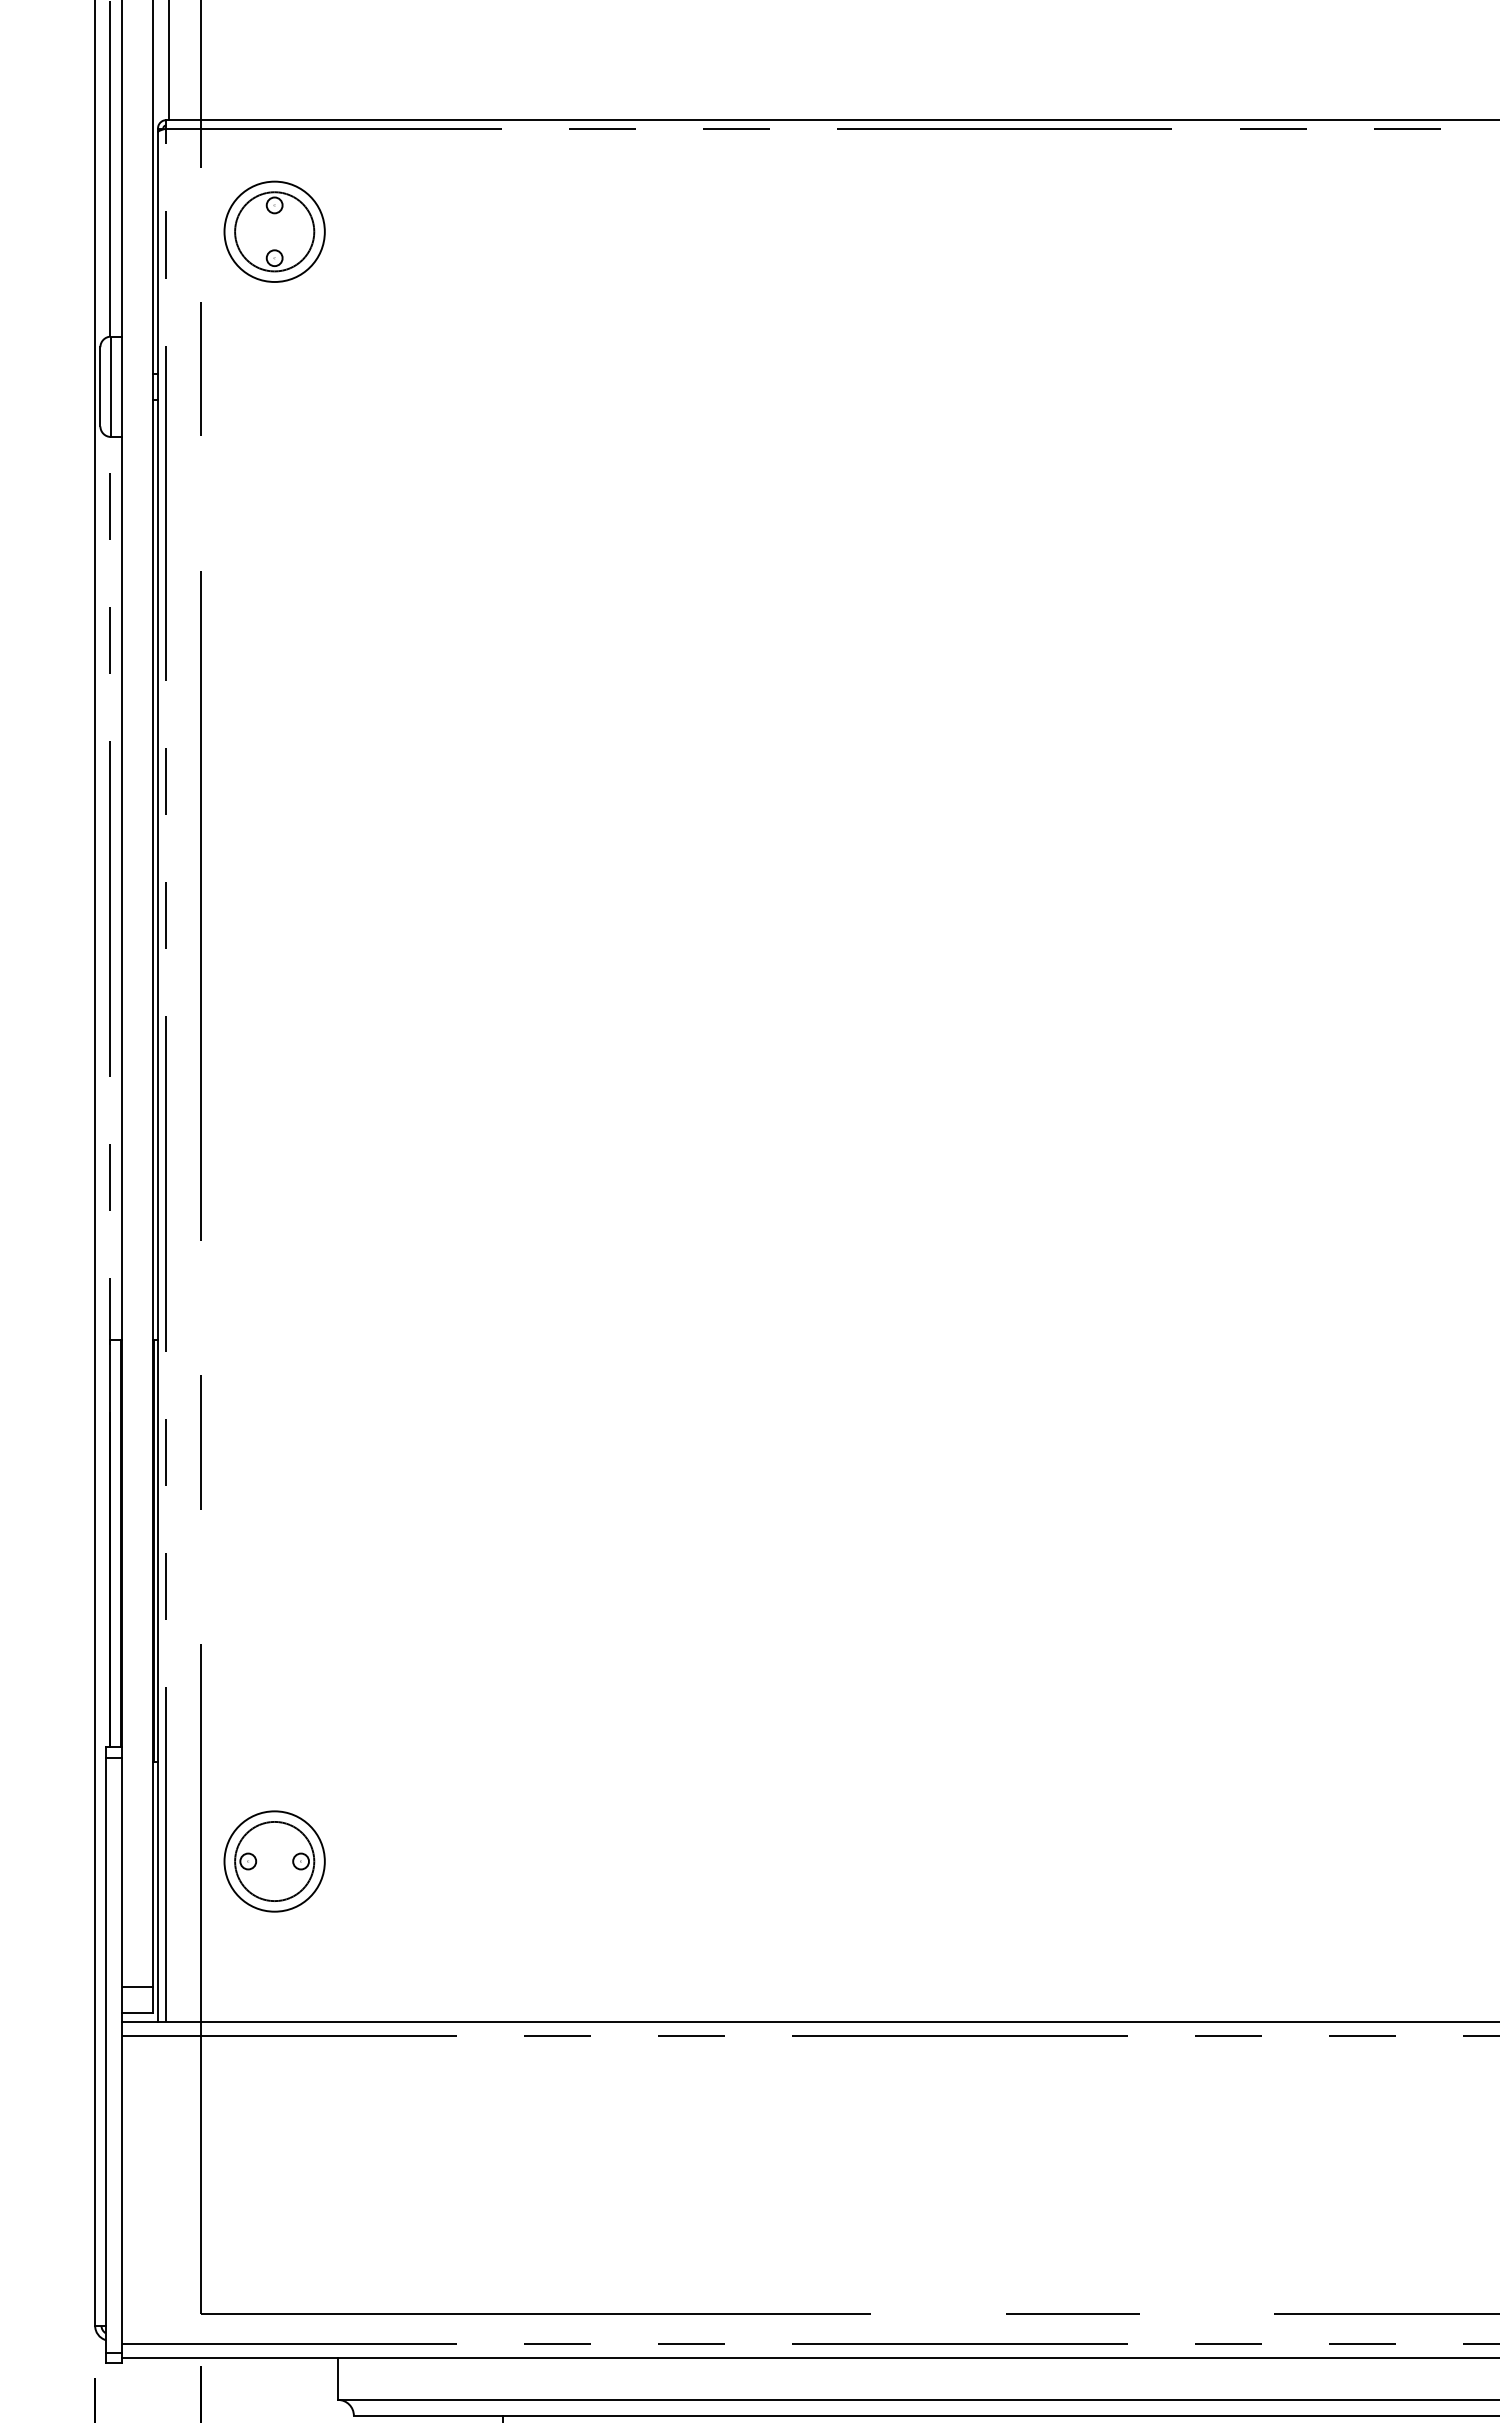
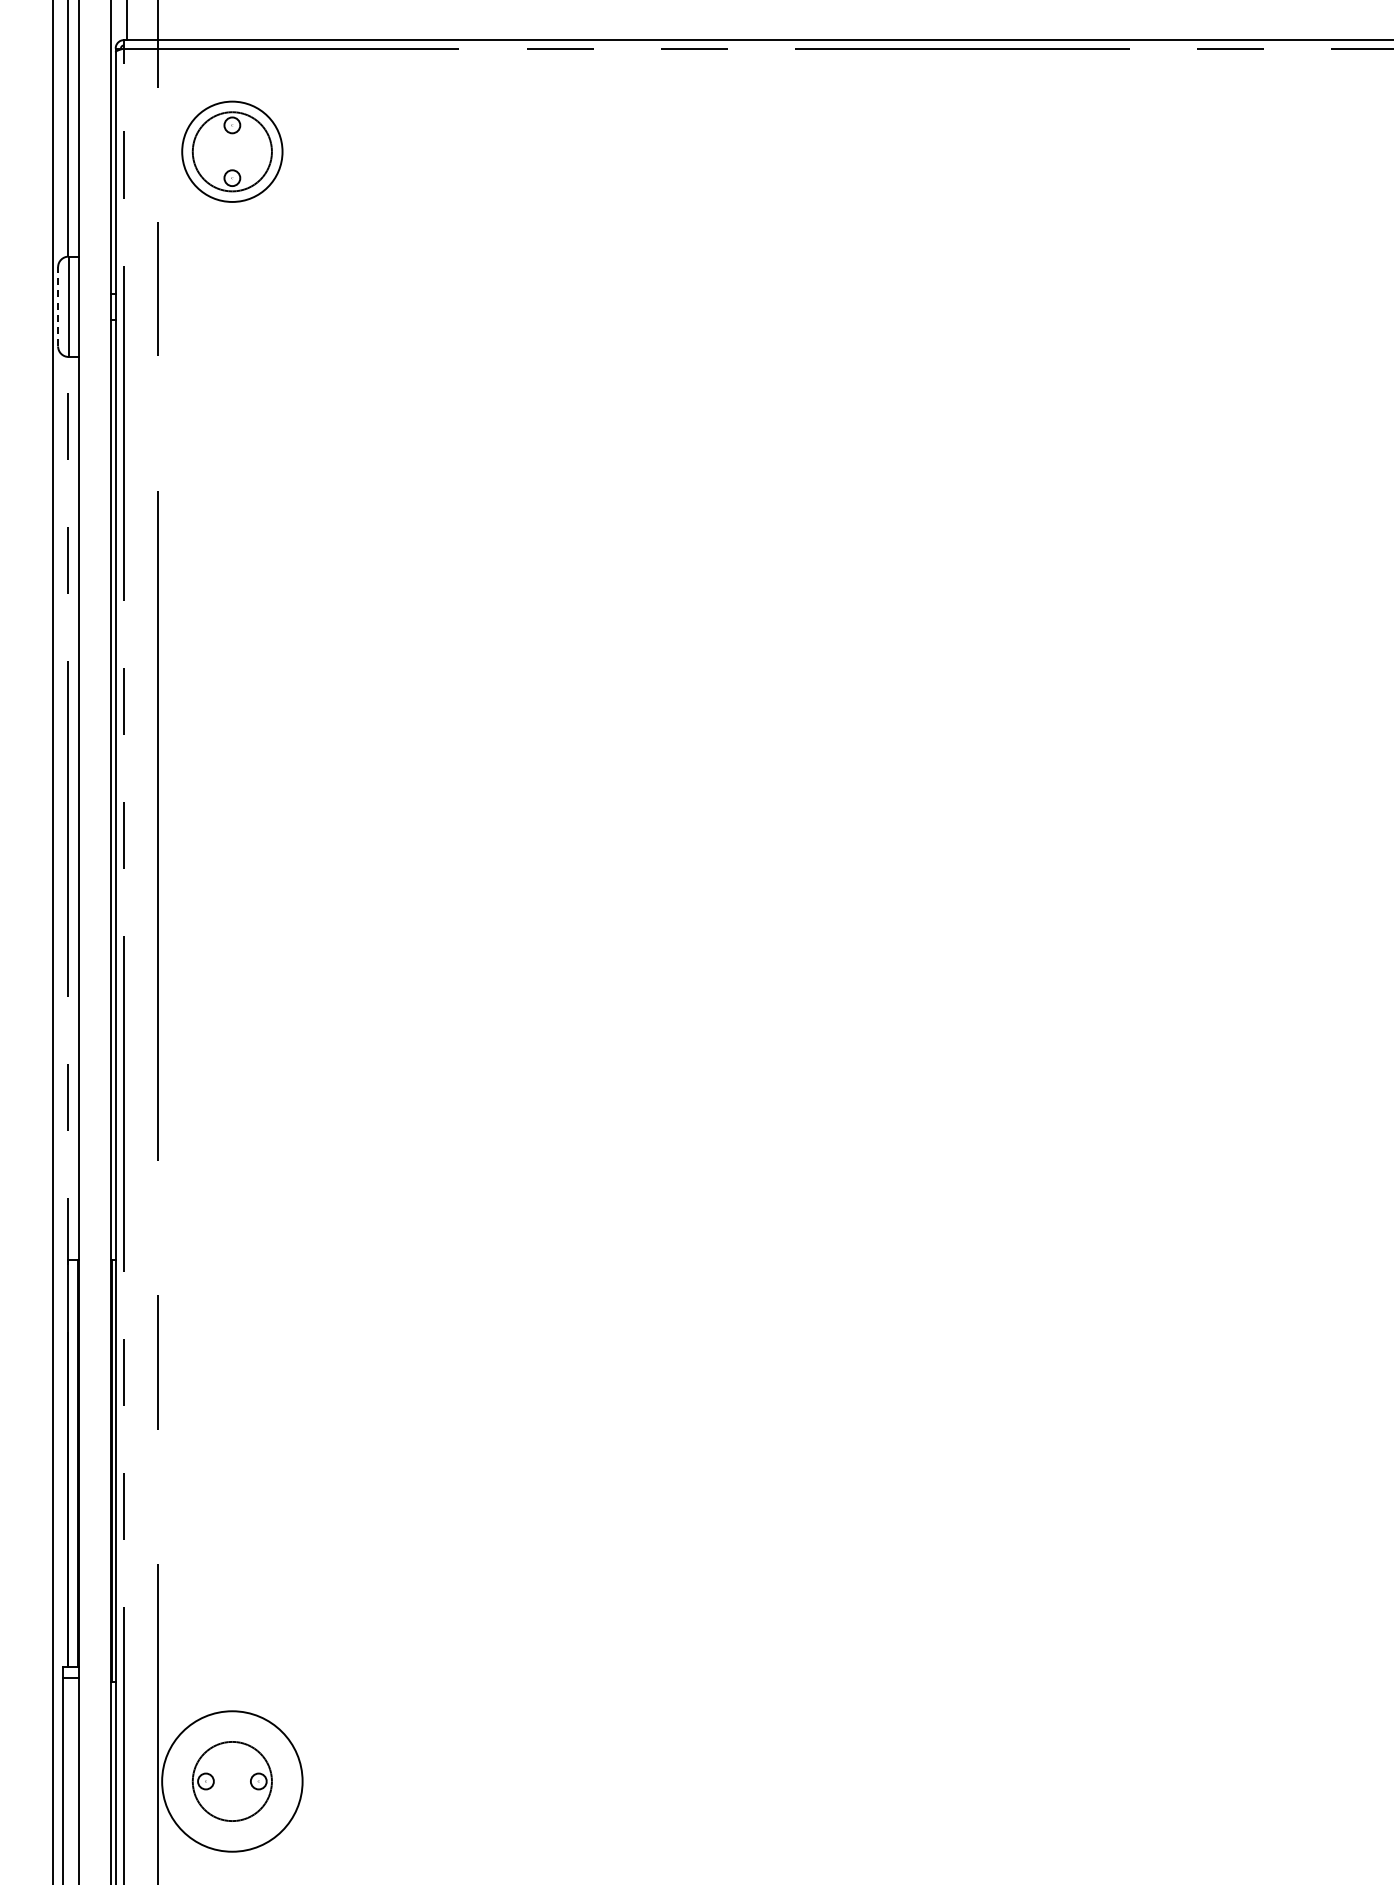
line: (100, 386) -> (58, 306), solid -> dashed
circle: (274, 1861) -> (232, 1781), size x1.4

